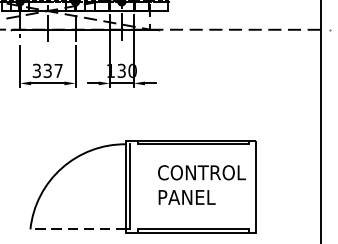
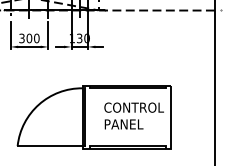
text: (52, 70) -> (32, 38), 337 -> 300
line: (78, 229) -> (50, 146), dashed -> solid

